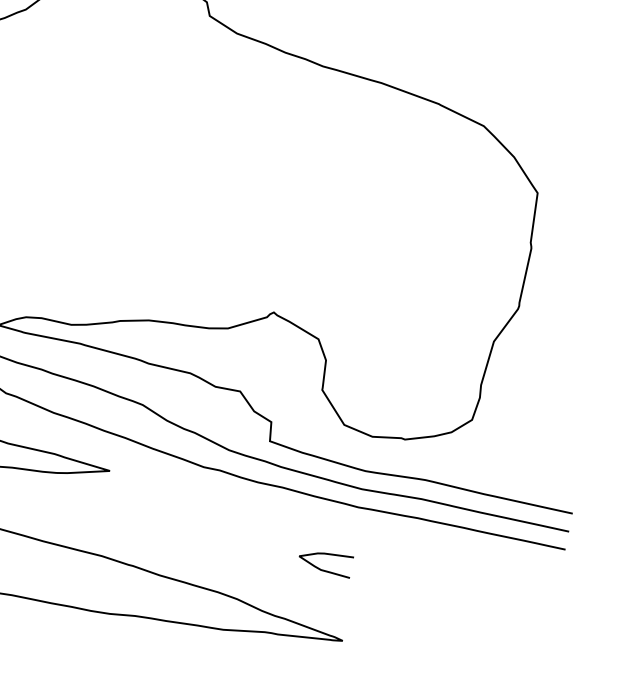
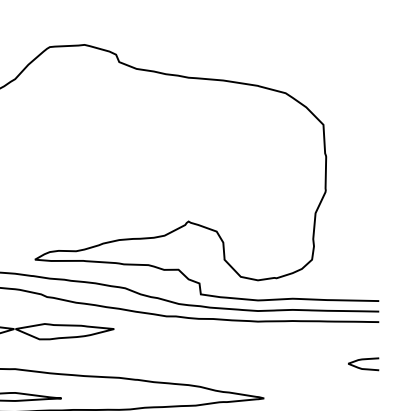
curve: (320, 567) -> (361, 367), moved

